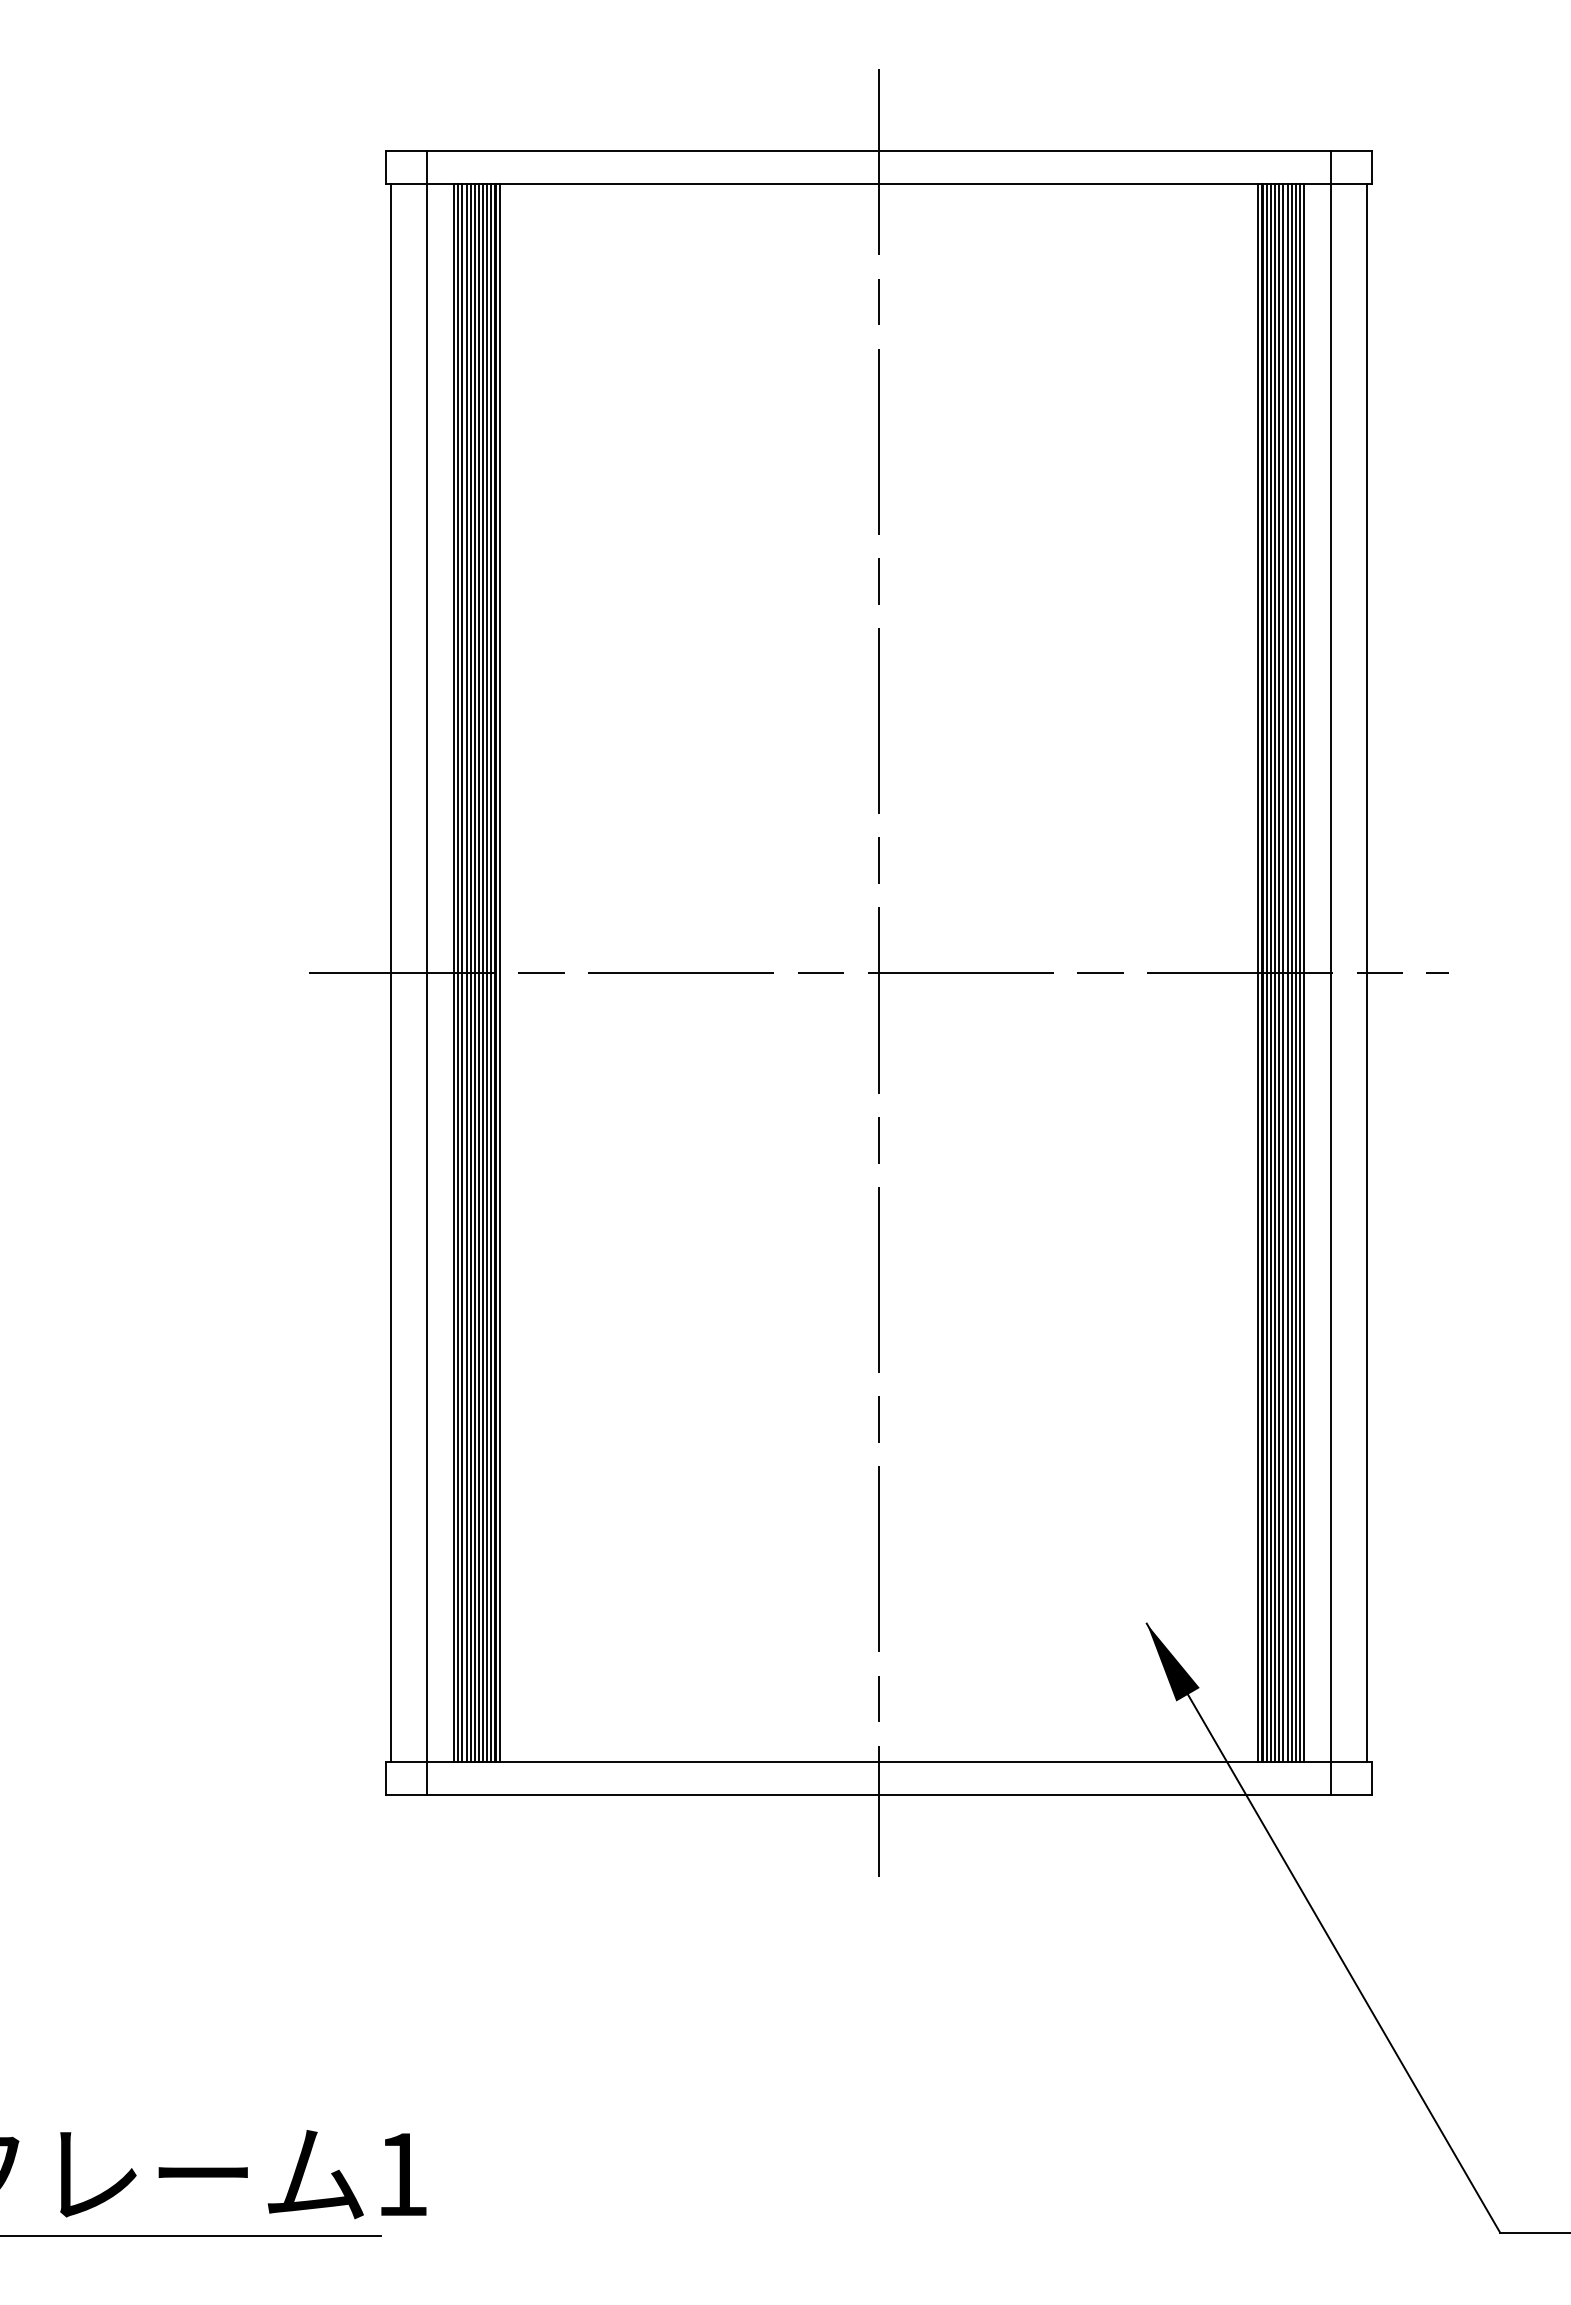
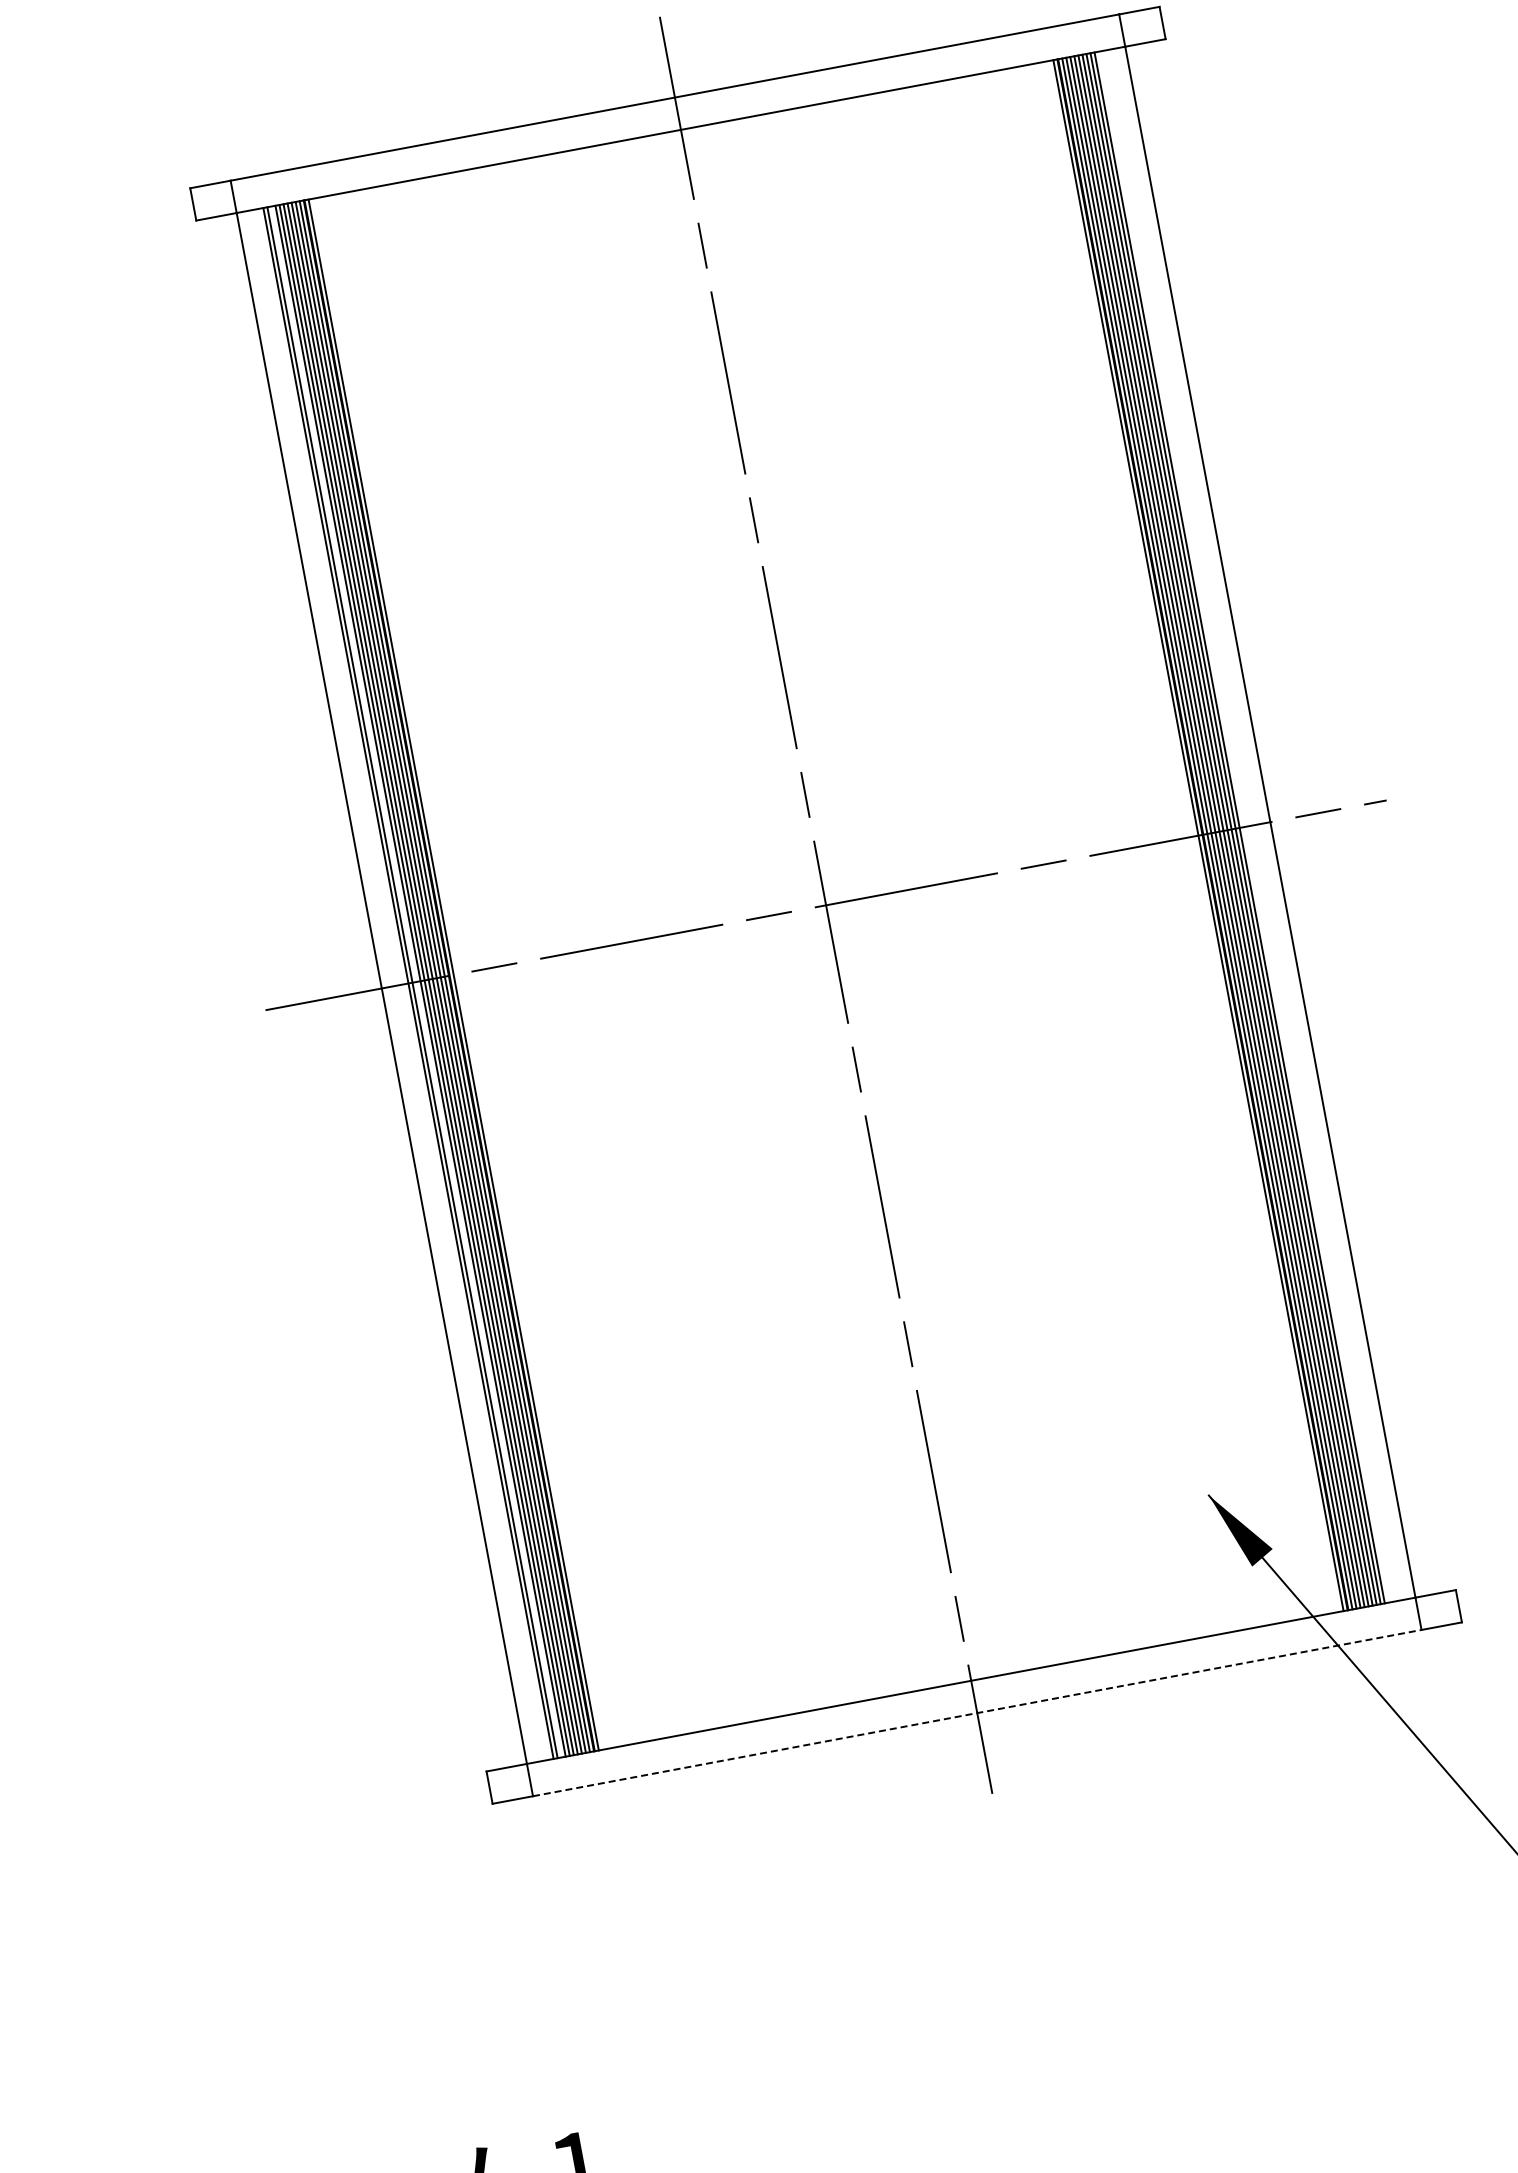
line: (390, 973) -> (345, 995), removed
line: (462, 973) -> (416, 982), removed
line: (1303, 973) -> (1243, 827), removed
line: (1367, 973) -> (1306, 815), removed
line: (879, 1794) -> (977, 1712), solid -> dashed

